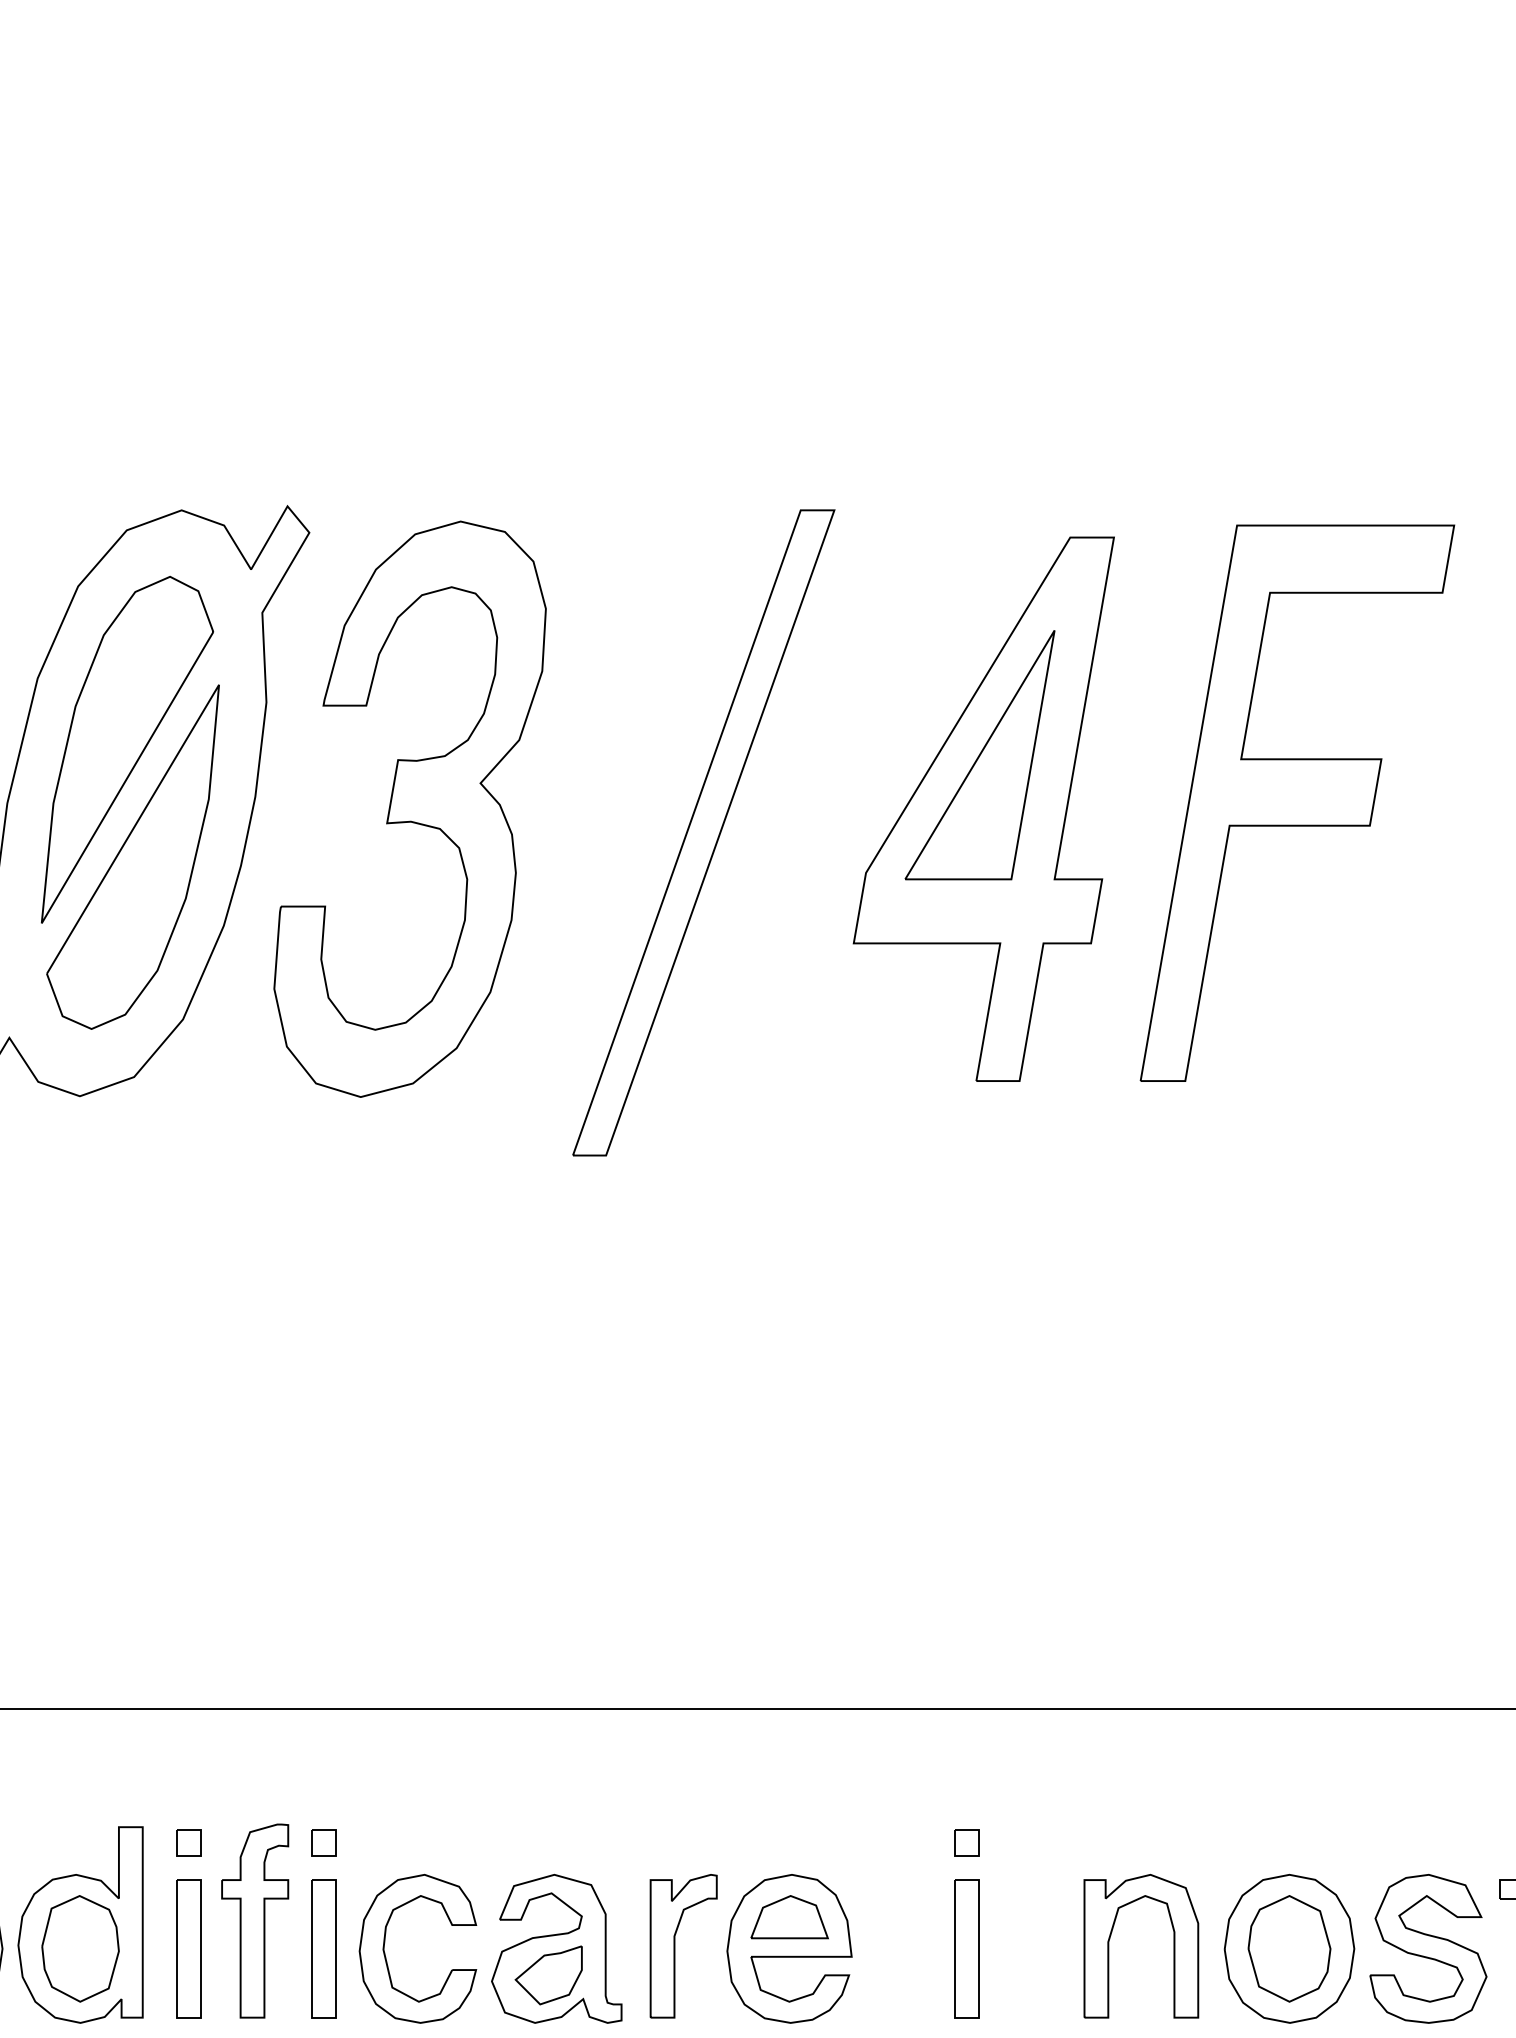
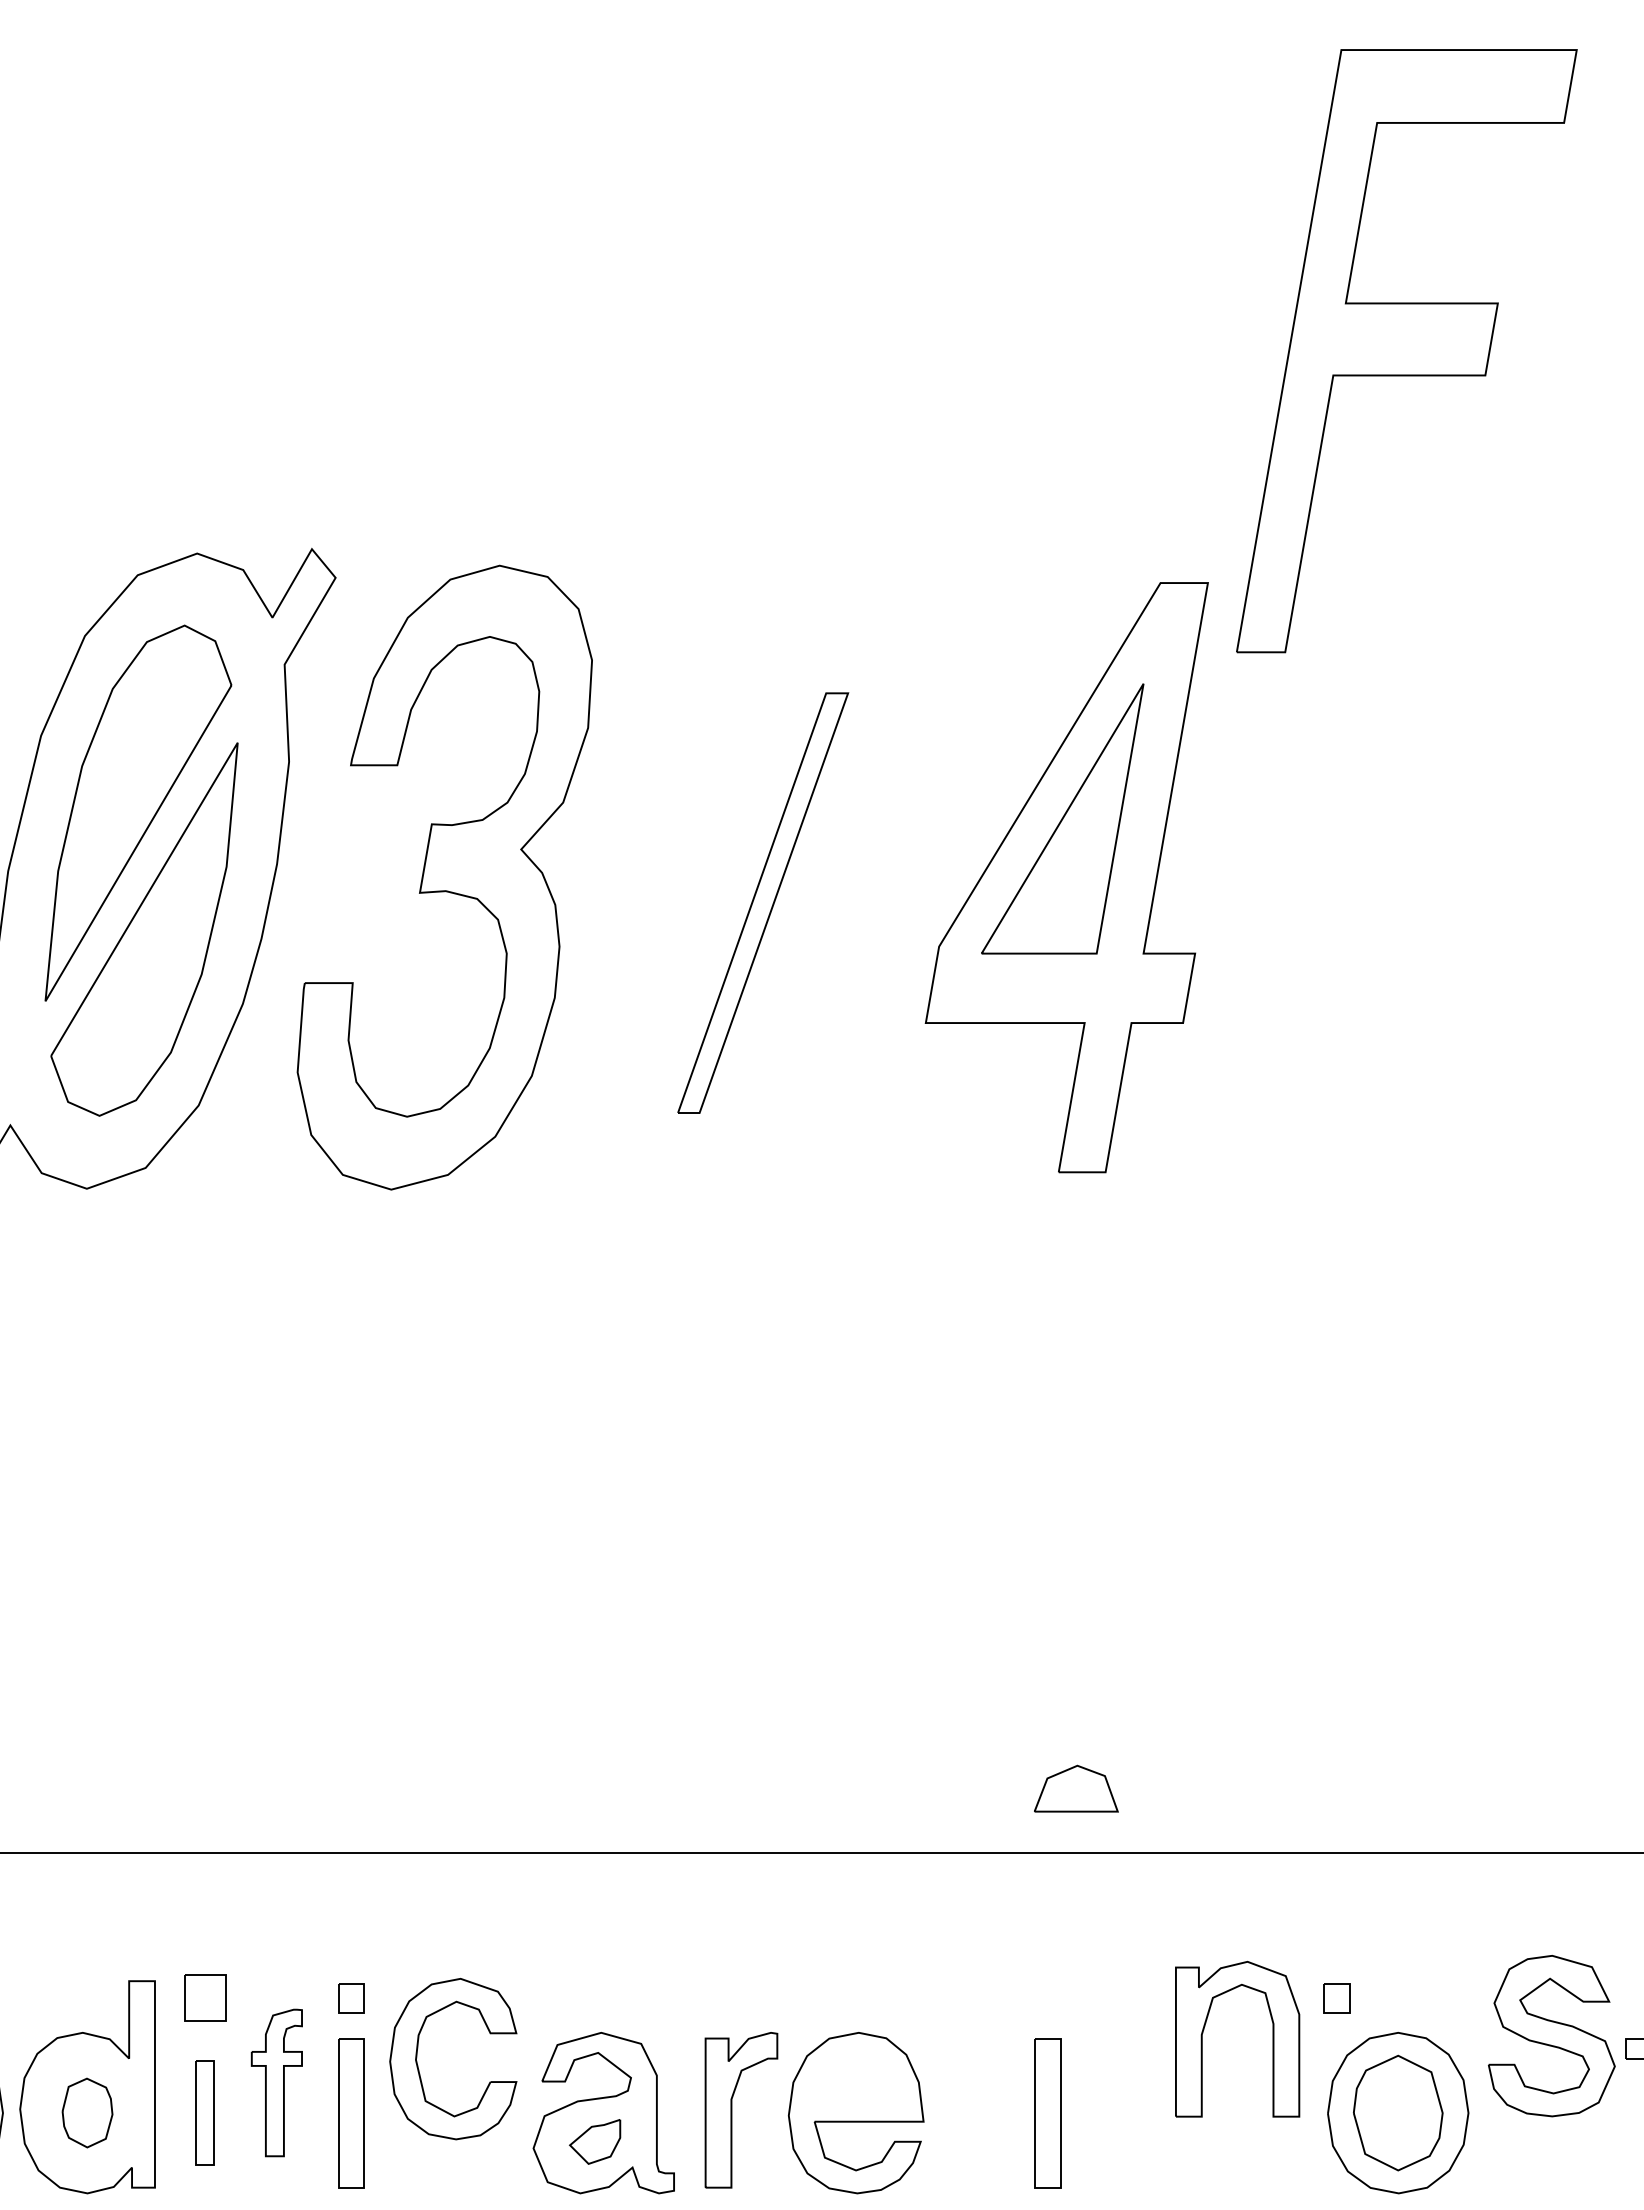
part: (1297, 803) -> (1406, 351), moved
part: (703, 832) -> (762, 902), size x0.6
part: (188, 1843) -> (204, 1998), size x1.6
part: (966, 1843) -> (1336, 1998), moved
part: (789, 1916) -> (1076, 1788), moved
part: (254, 1920) -> (276, 2082), size x0.7
part: (1111, 1934) -> (1205, 2026), moved
part: (80, 1948) -> (87, 2112), size x0.6
part: (188, 1949) -> (204, 2113), size x0.7
part: (1428, 1949) -> (1551, 2036), moved
part: (385, 1954) -> (418, 2065), moved
part: (548, 1975) -> (594, 2141), size x0.7

